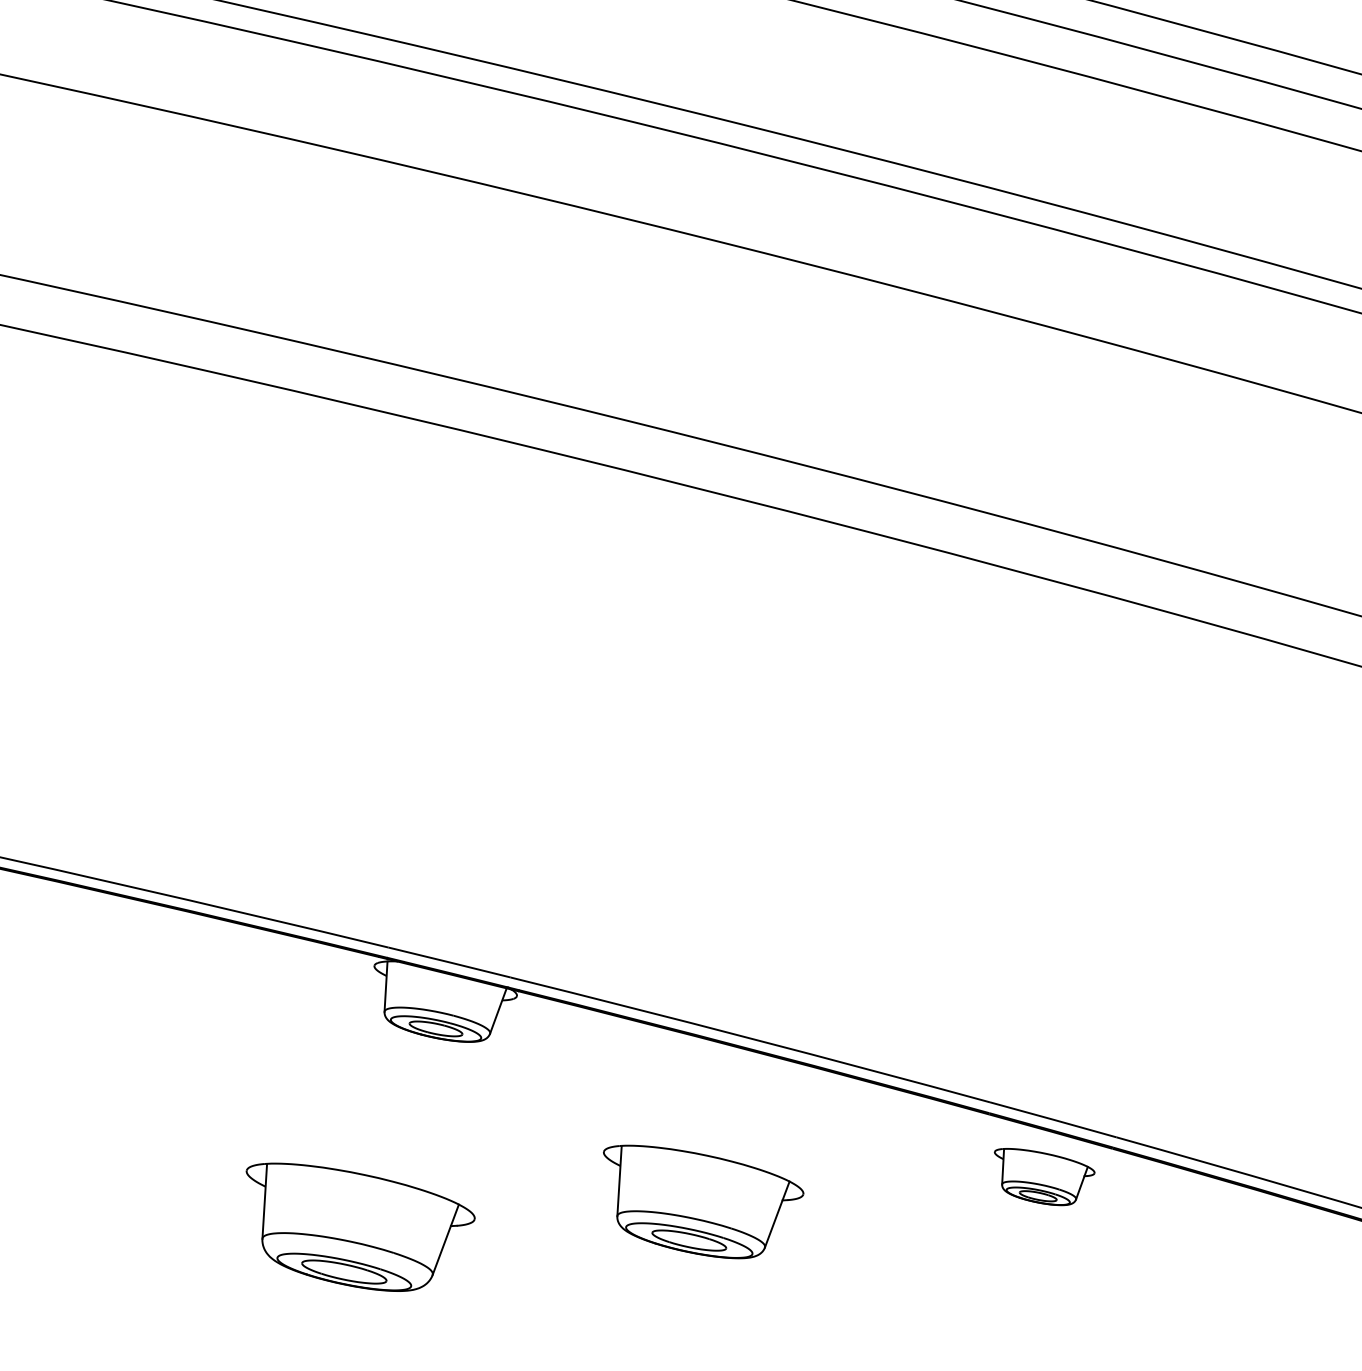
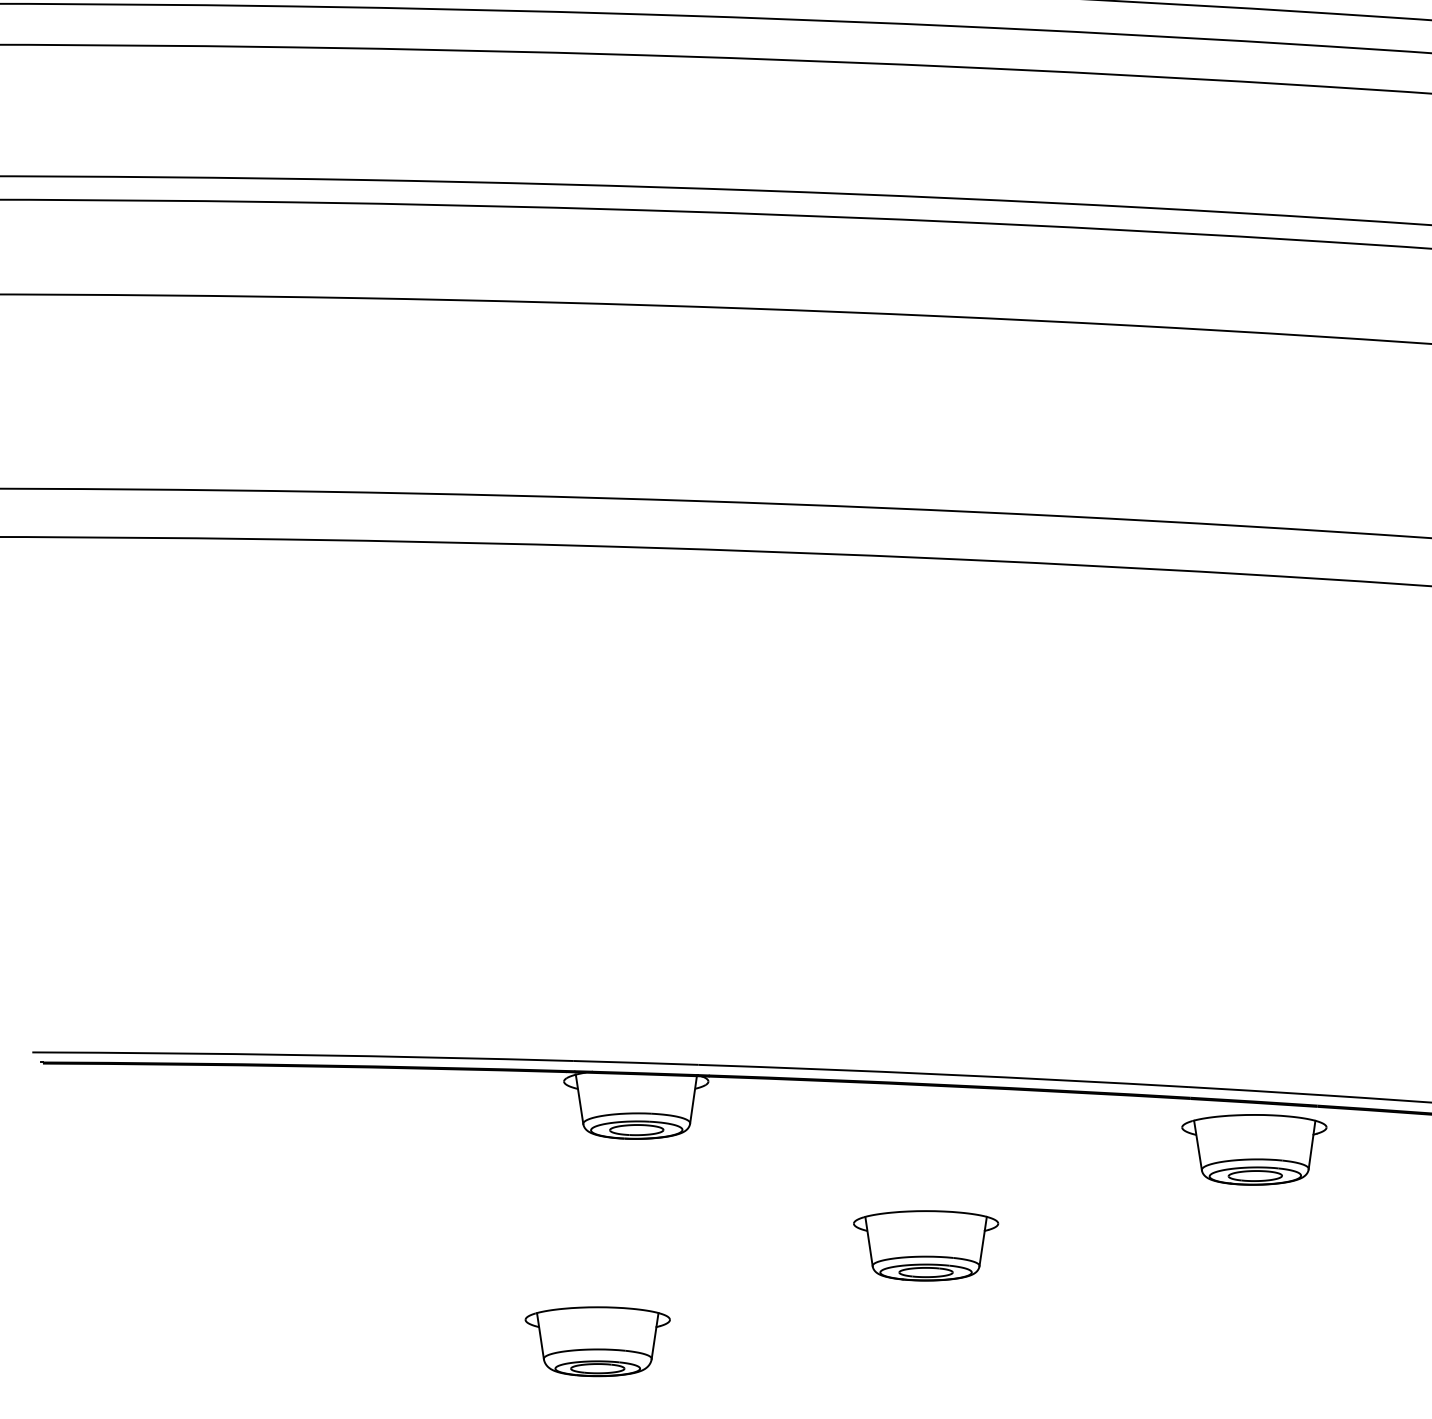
part: (1041, 1177) -> (1254, 1149), size x1.43
part: (697, 1203) -> (926, 1245), size x0.71
part: (352, 1229) -> (597, 1341), size x0.62

